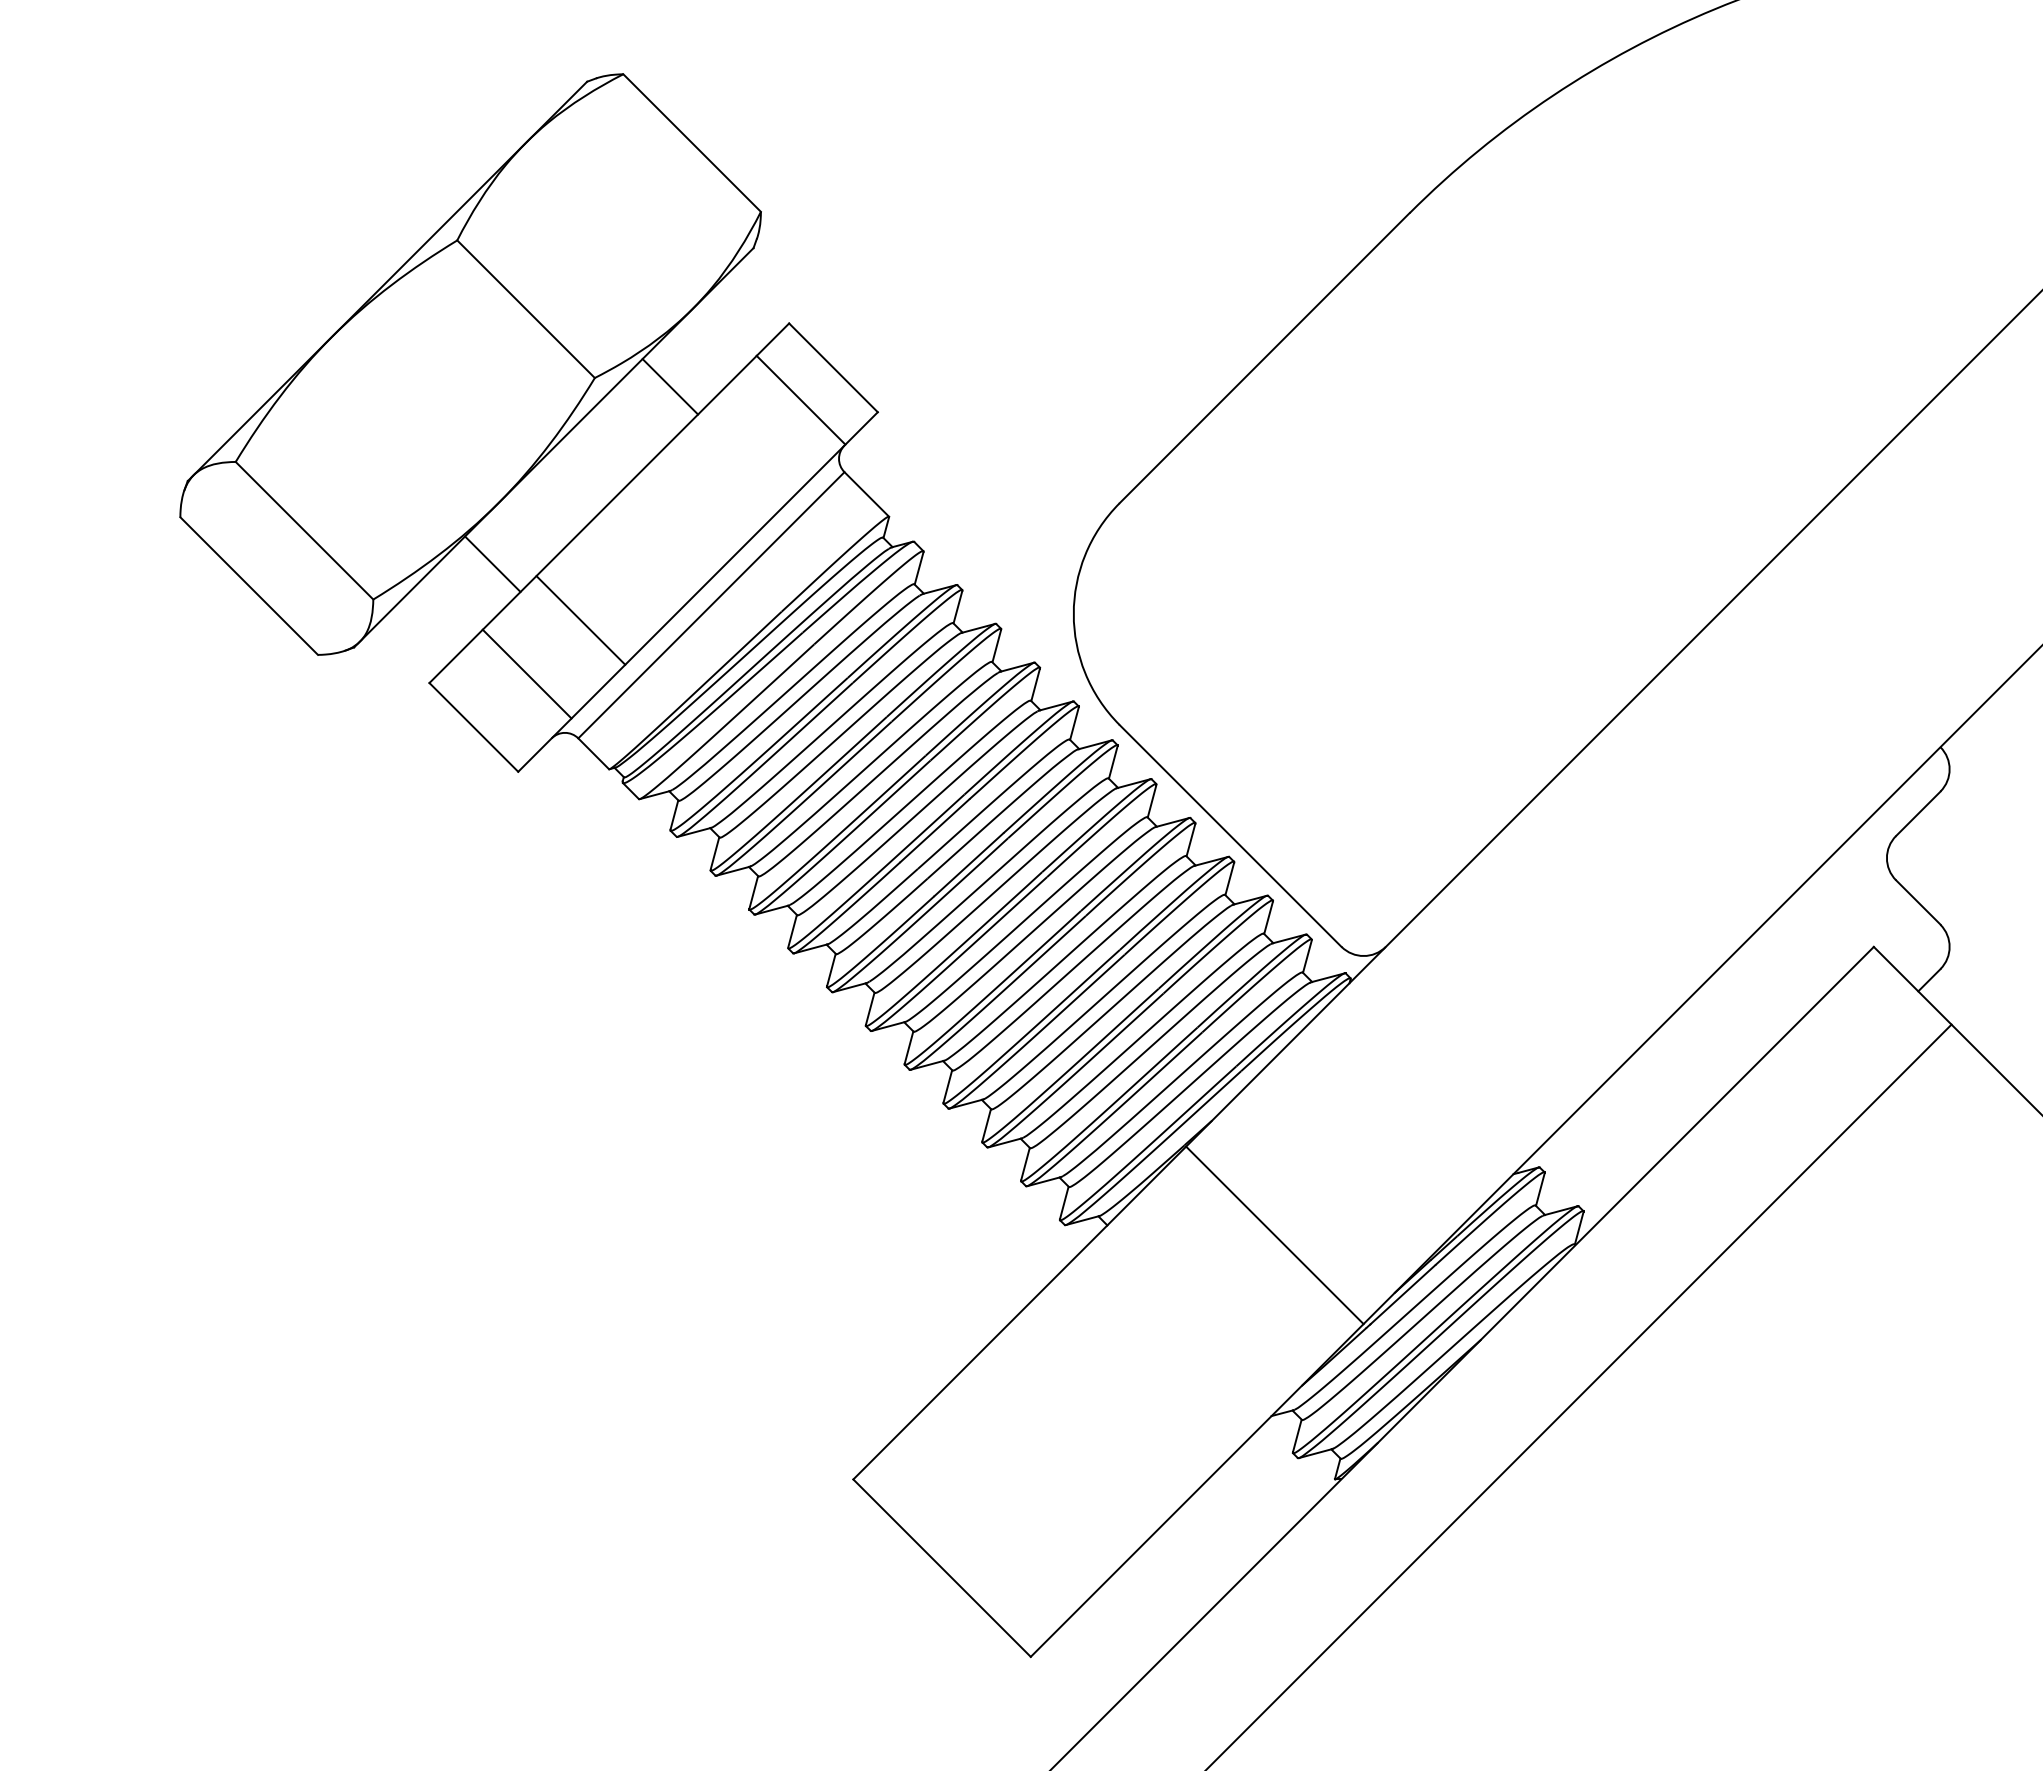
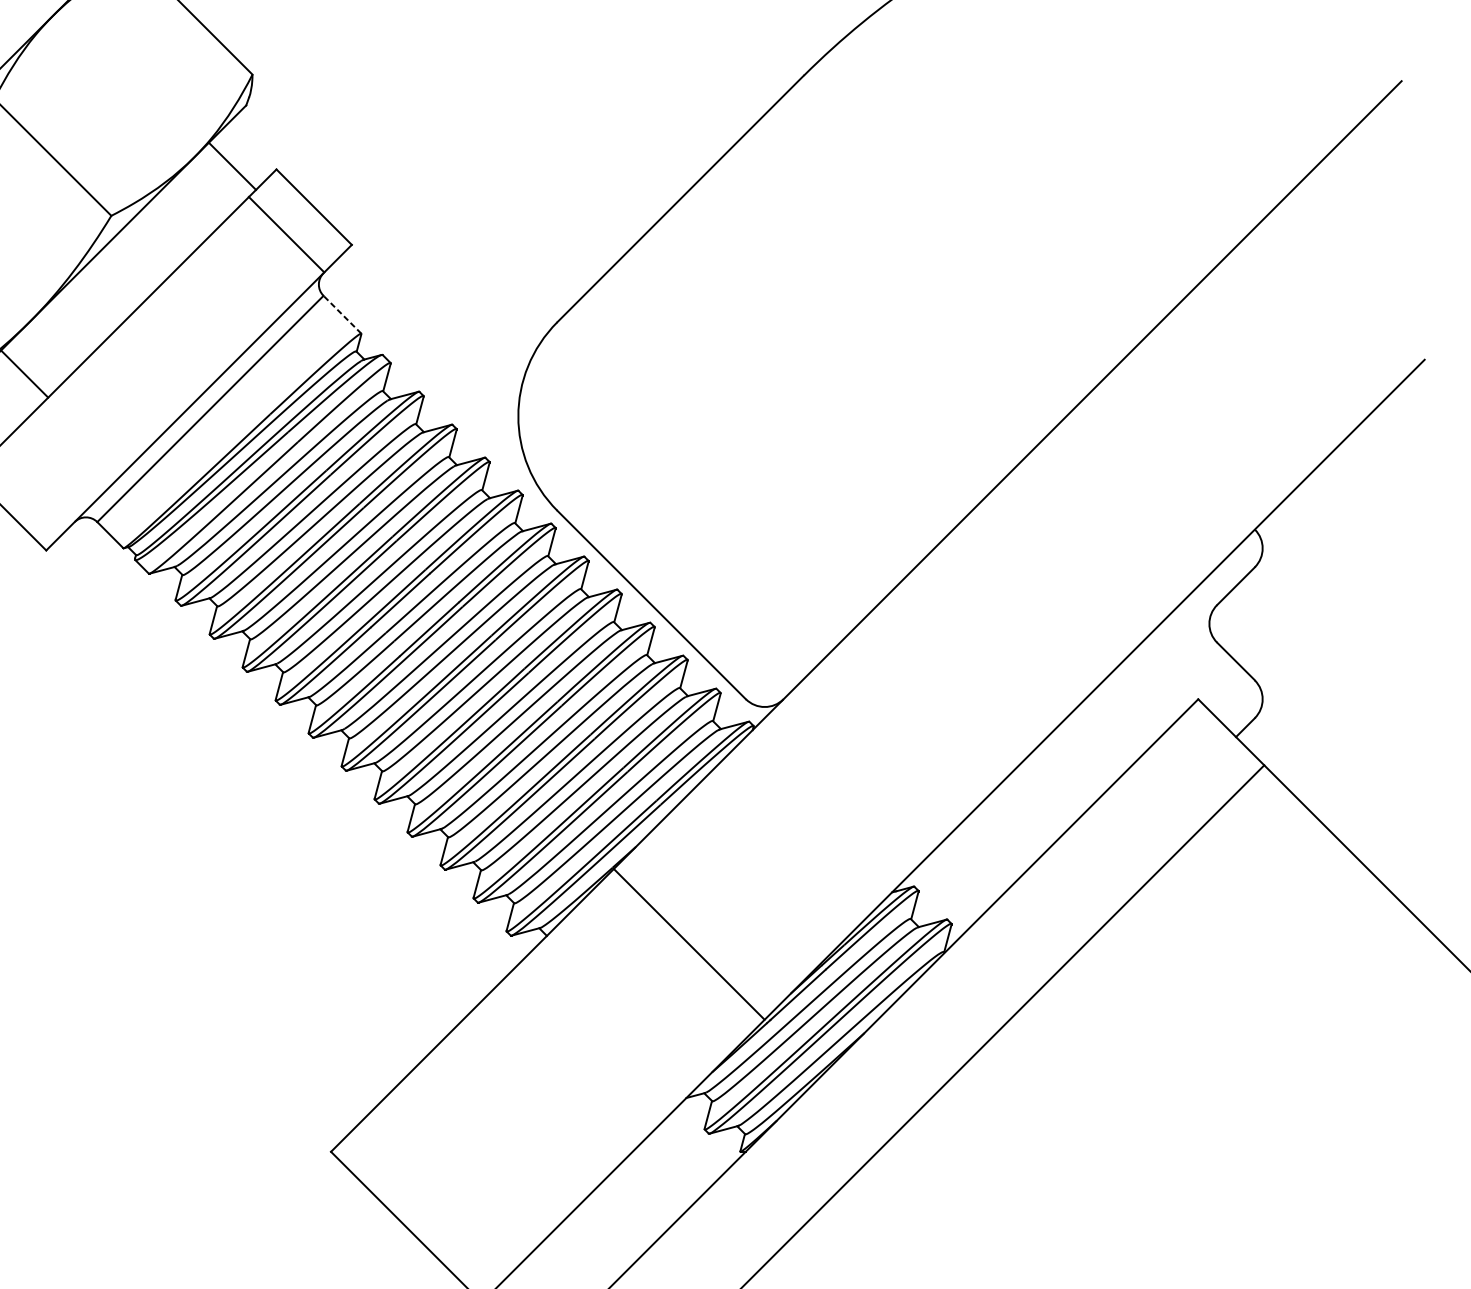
line: (670, 386) -> (232, 166), moved
line: (866, 494) -> (342, 314), solid -> dashed
line: (580, 620) -> (99, 421), removed
line: (526, 673) -> (53, 466), removed

